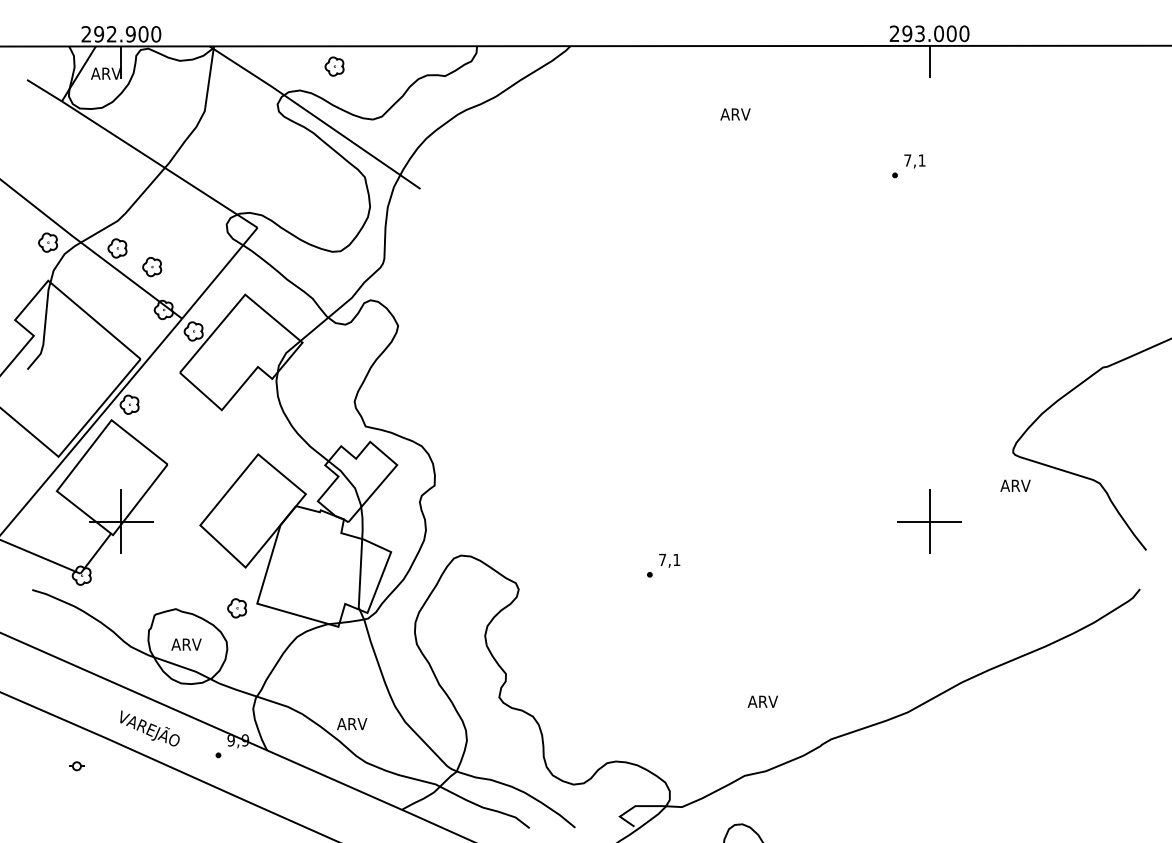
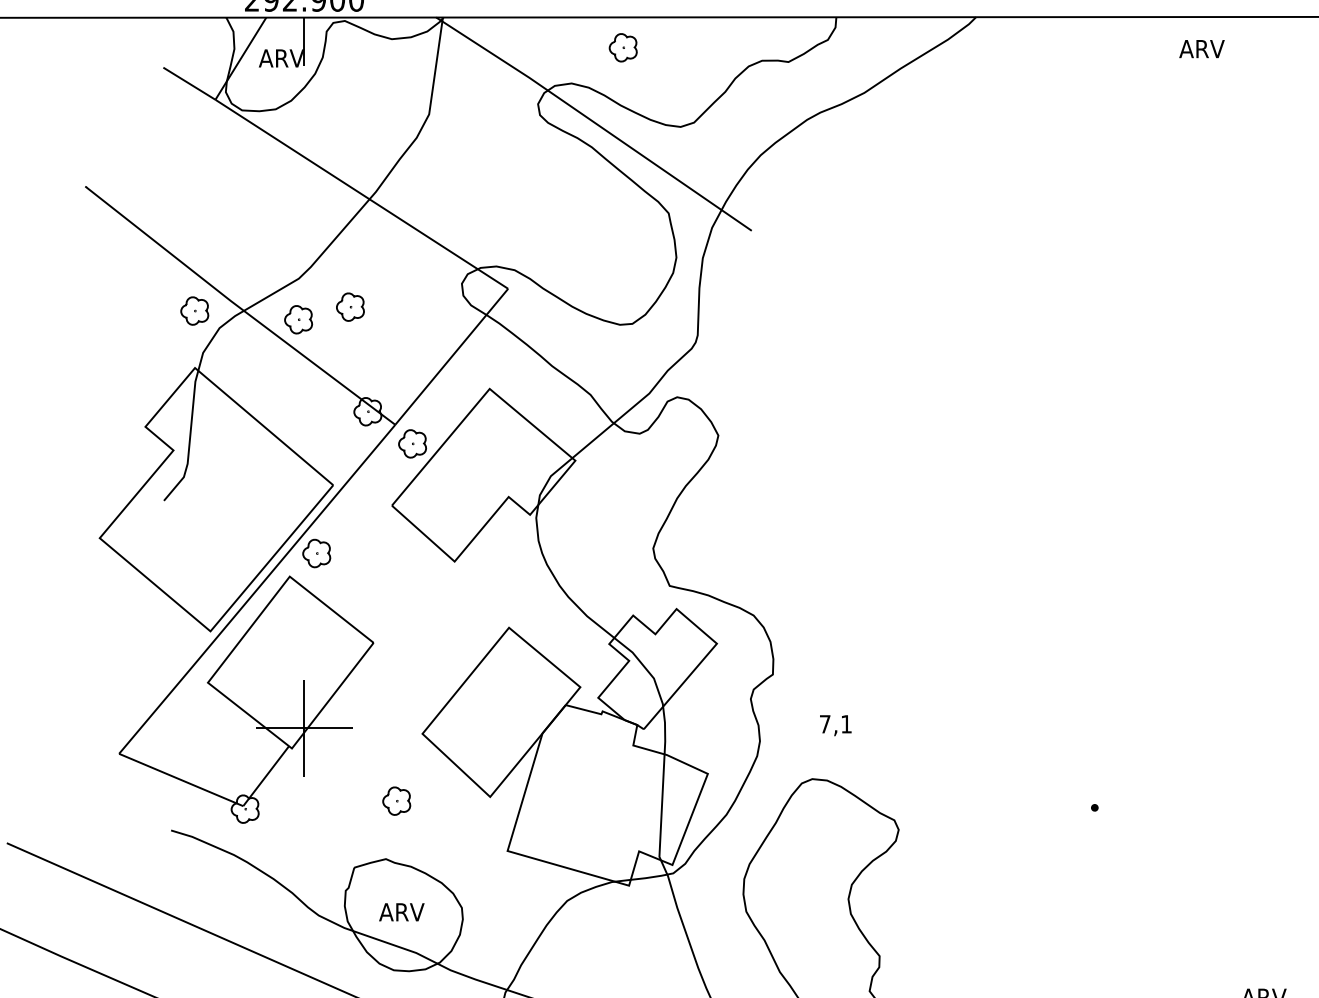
text: (735, 114) -> (1201, 49), moved
part: (152, 267) -> (350, 307), moved
text: (669, 560) -> (835, 725), moved
part: (237, 608) -> (397, 801), moved

